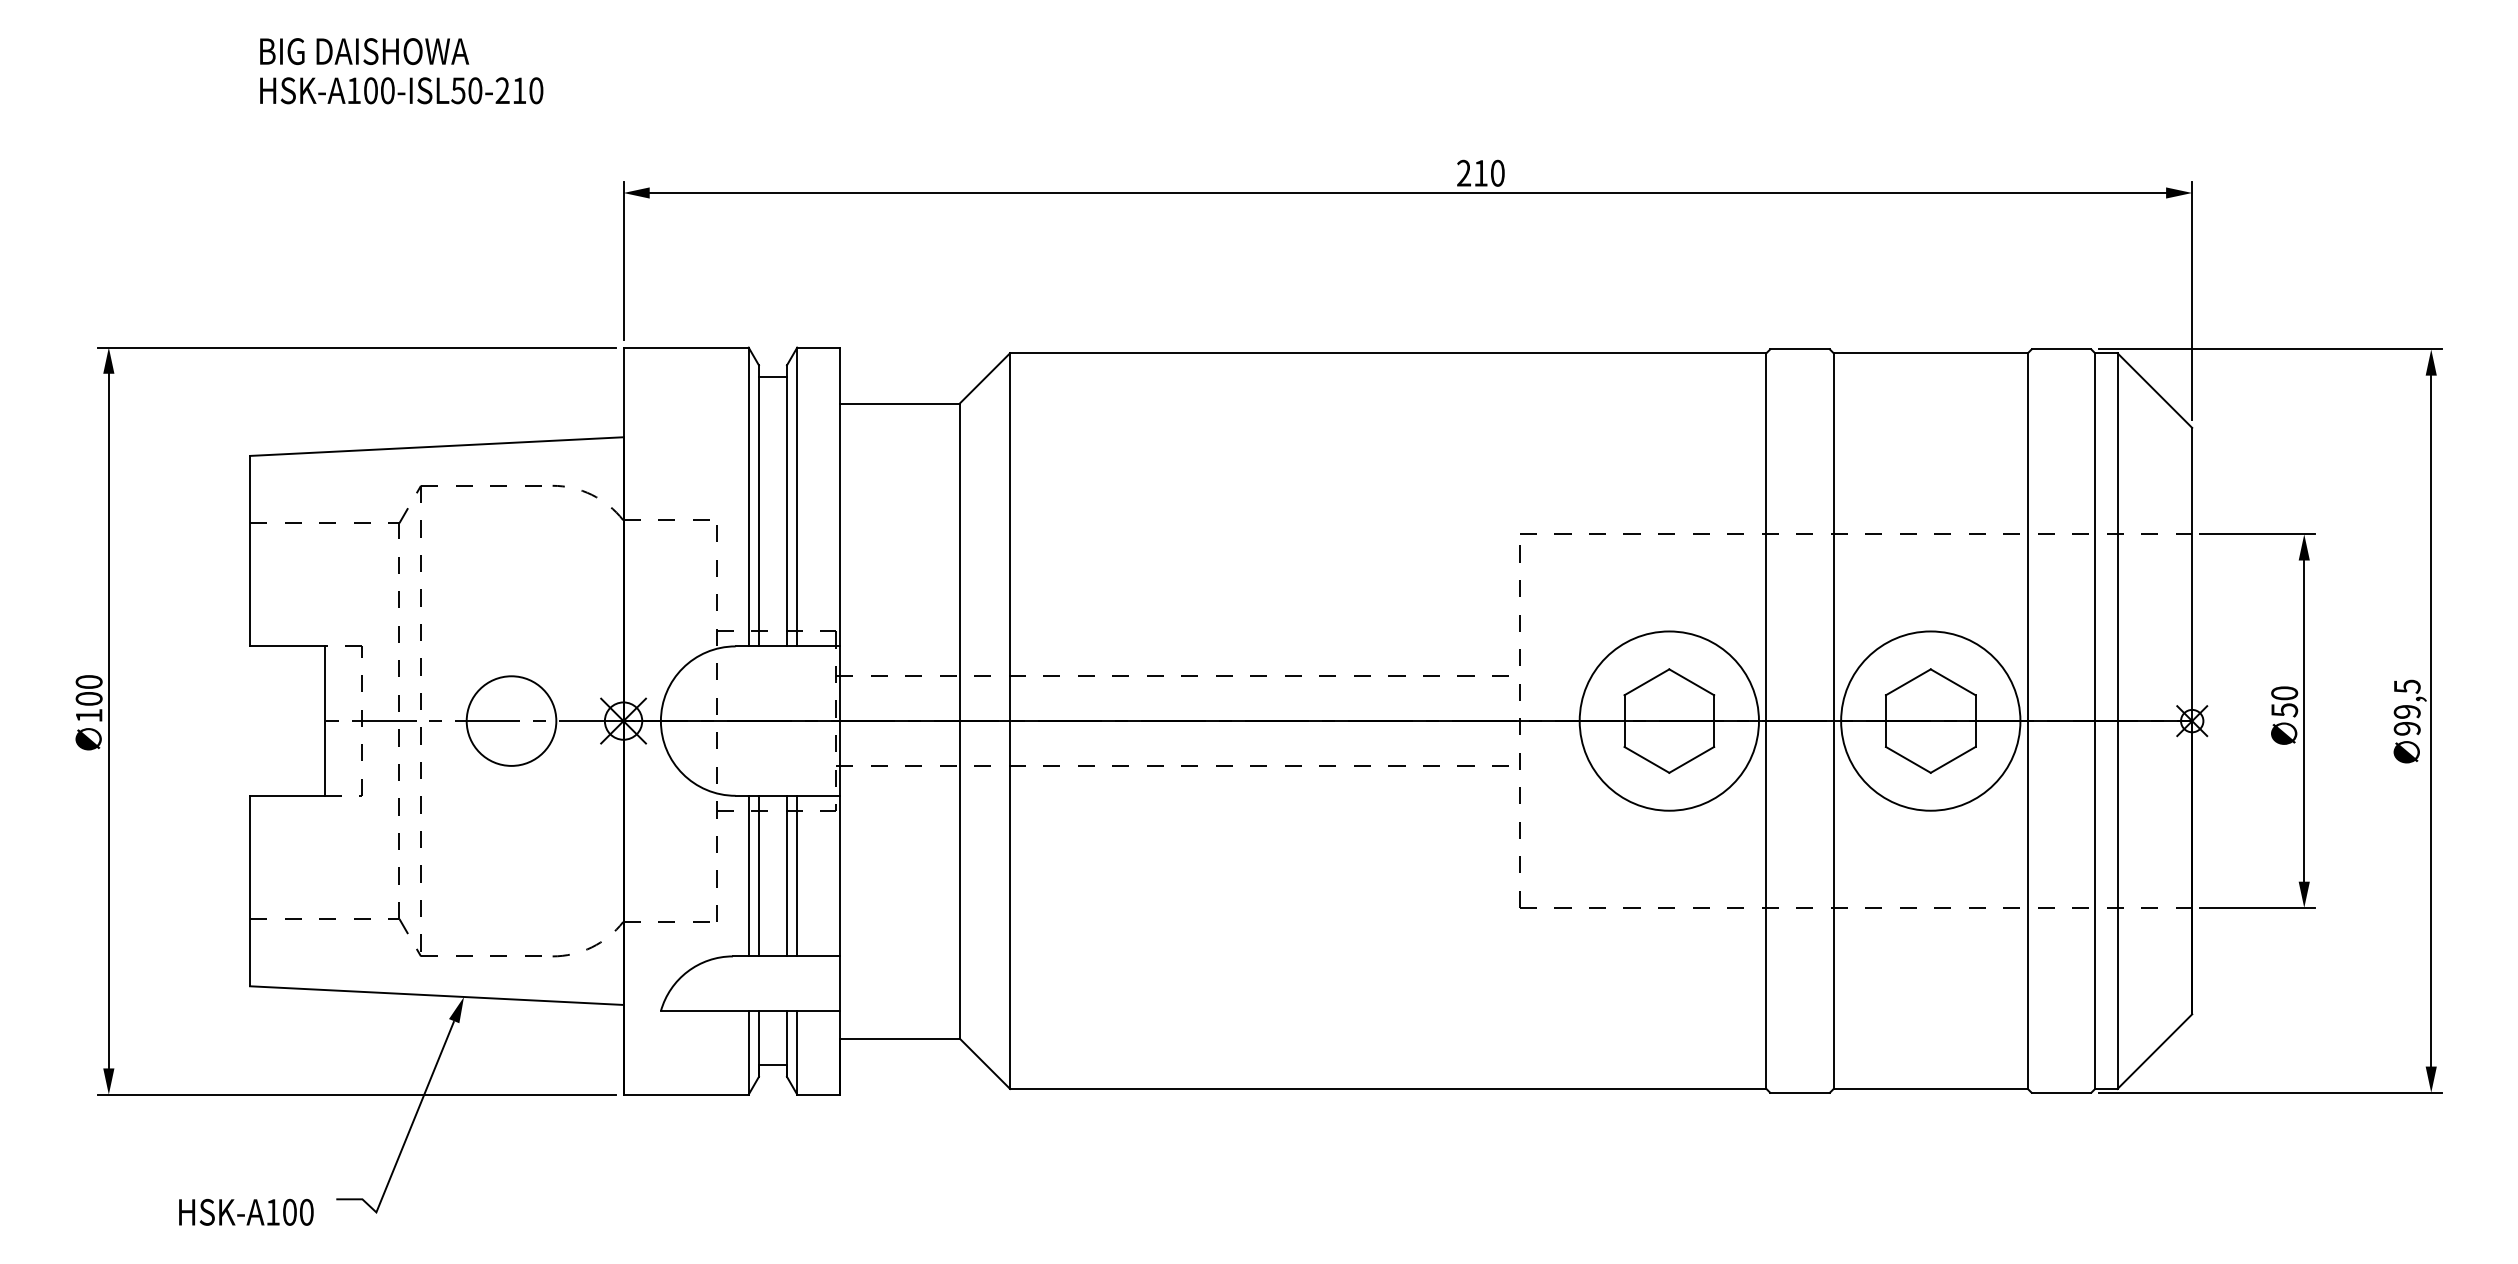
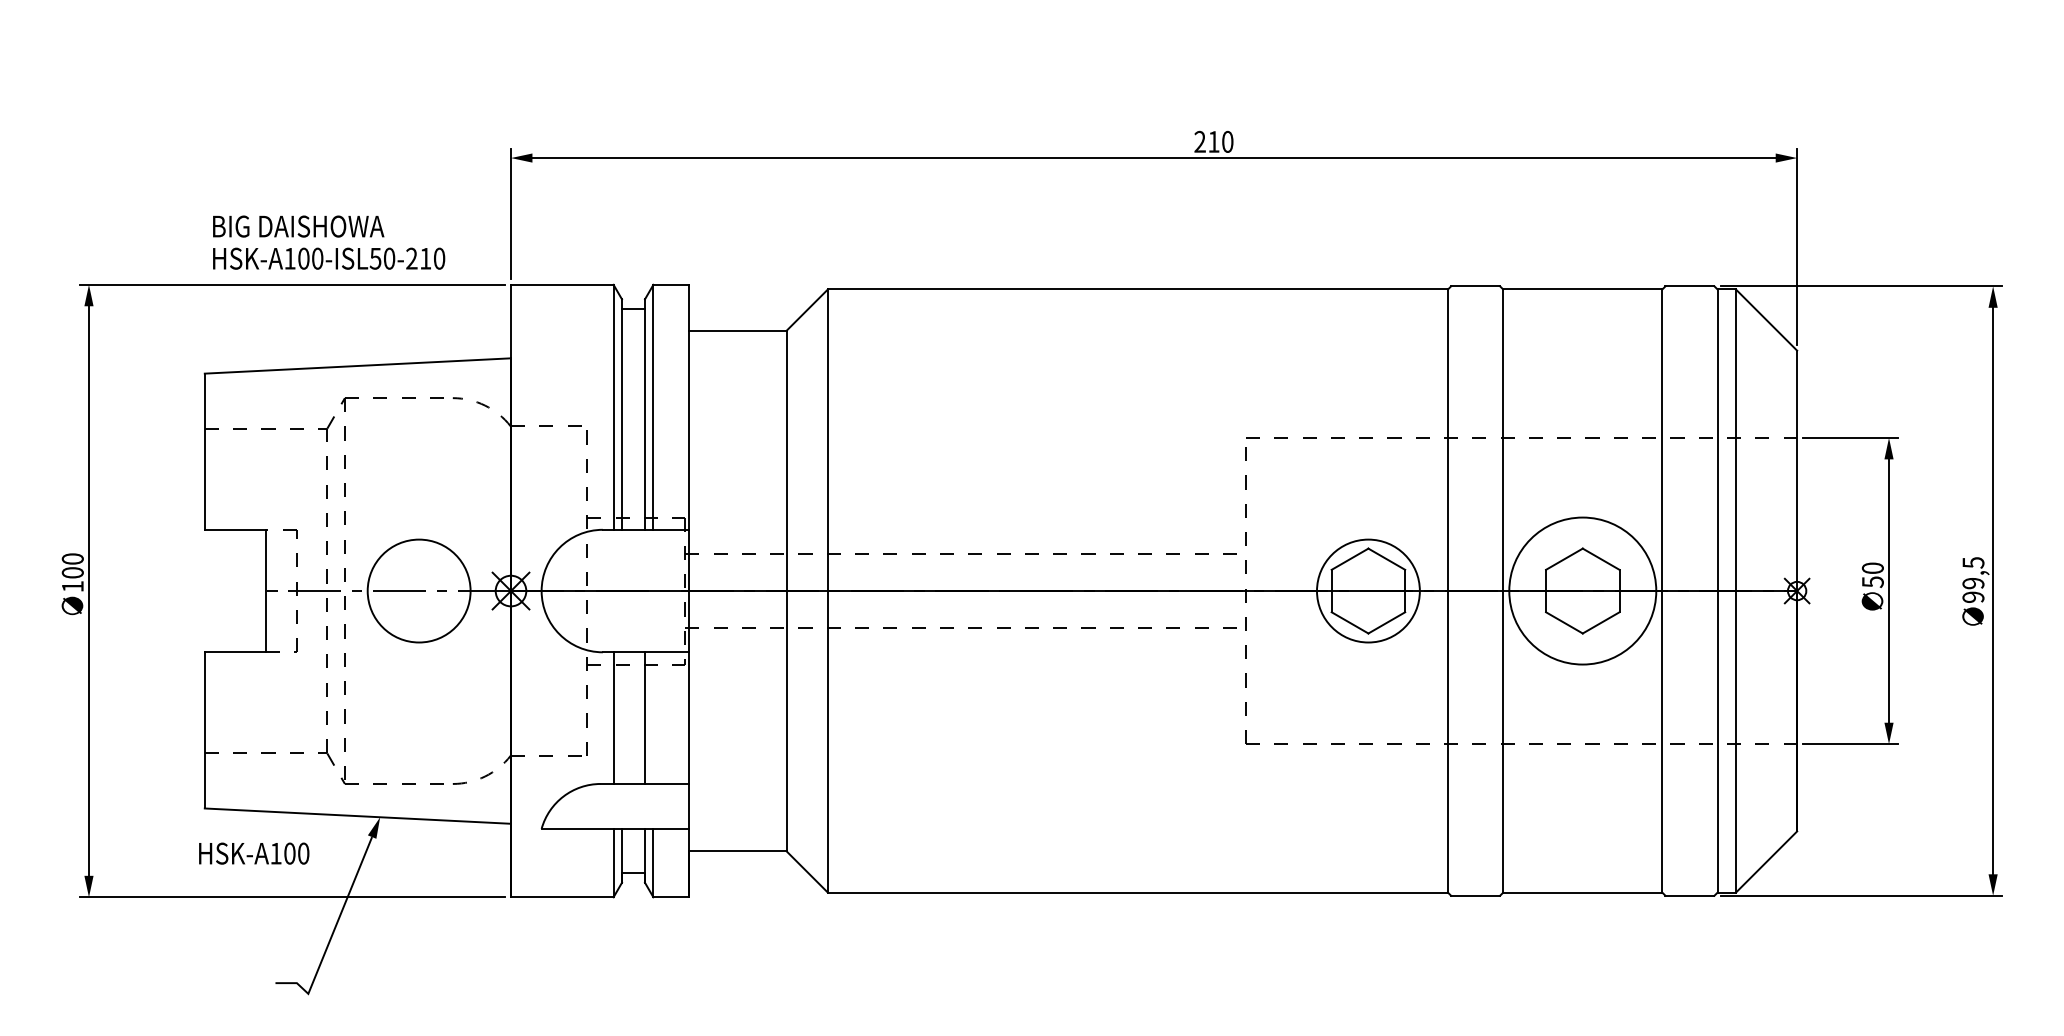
text: (401, 71) -> (328, 242), moved
circle: (511, 720) -> (419, 590), size x1.4
circle: (1668, 720) -> (1367, 590), size x0.7
line: (758, 875) -> (621, 717), removed
line: (797, 875) -> (653, 717), removed
text: (246, 1211) -> (254, 852), moved

